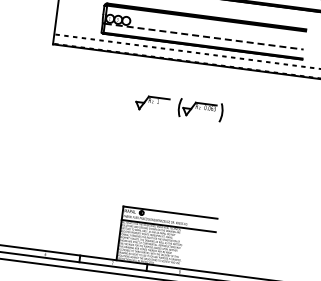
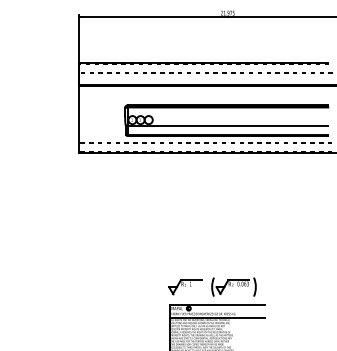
line: (204, 36) -> (228, 125), dashed -> solid
part: (179, 106) -> (212, 286), moved

